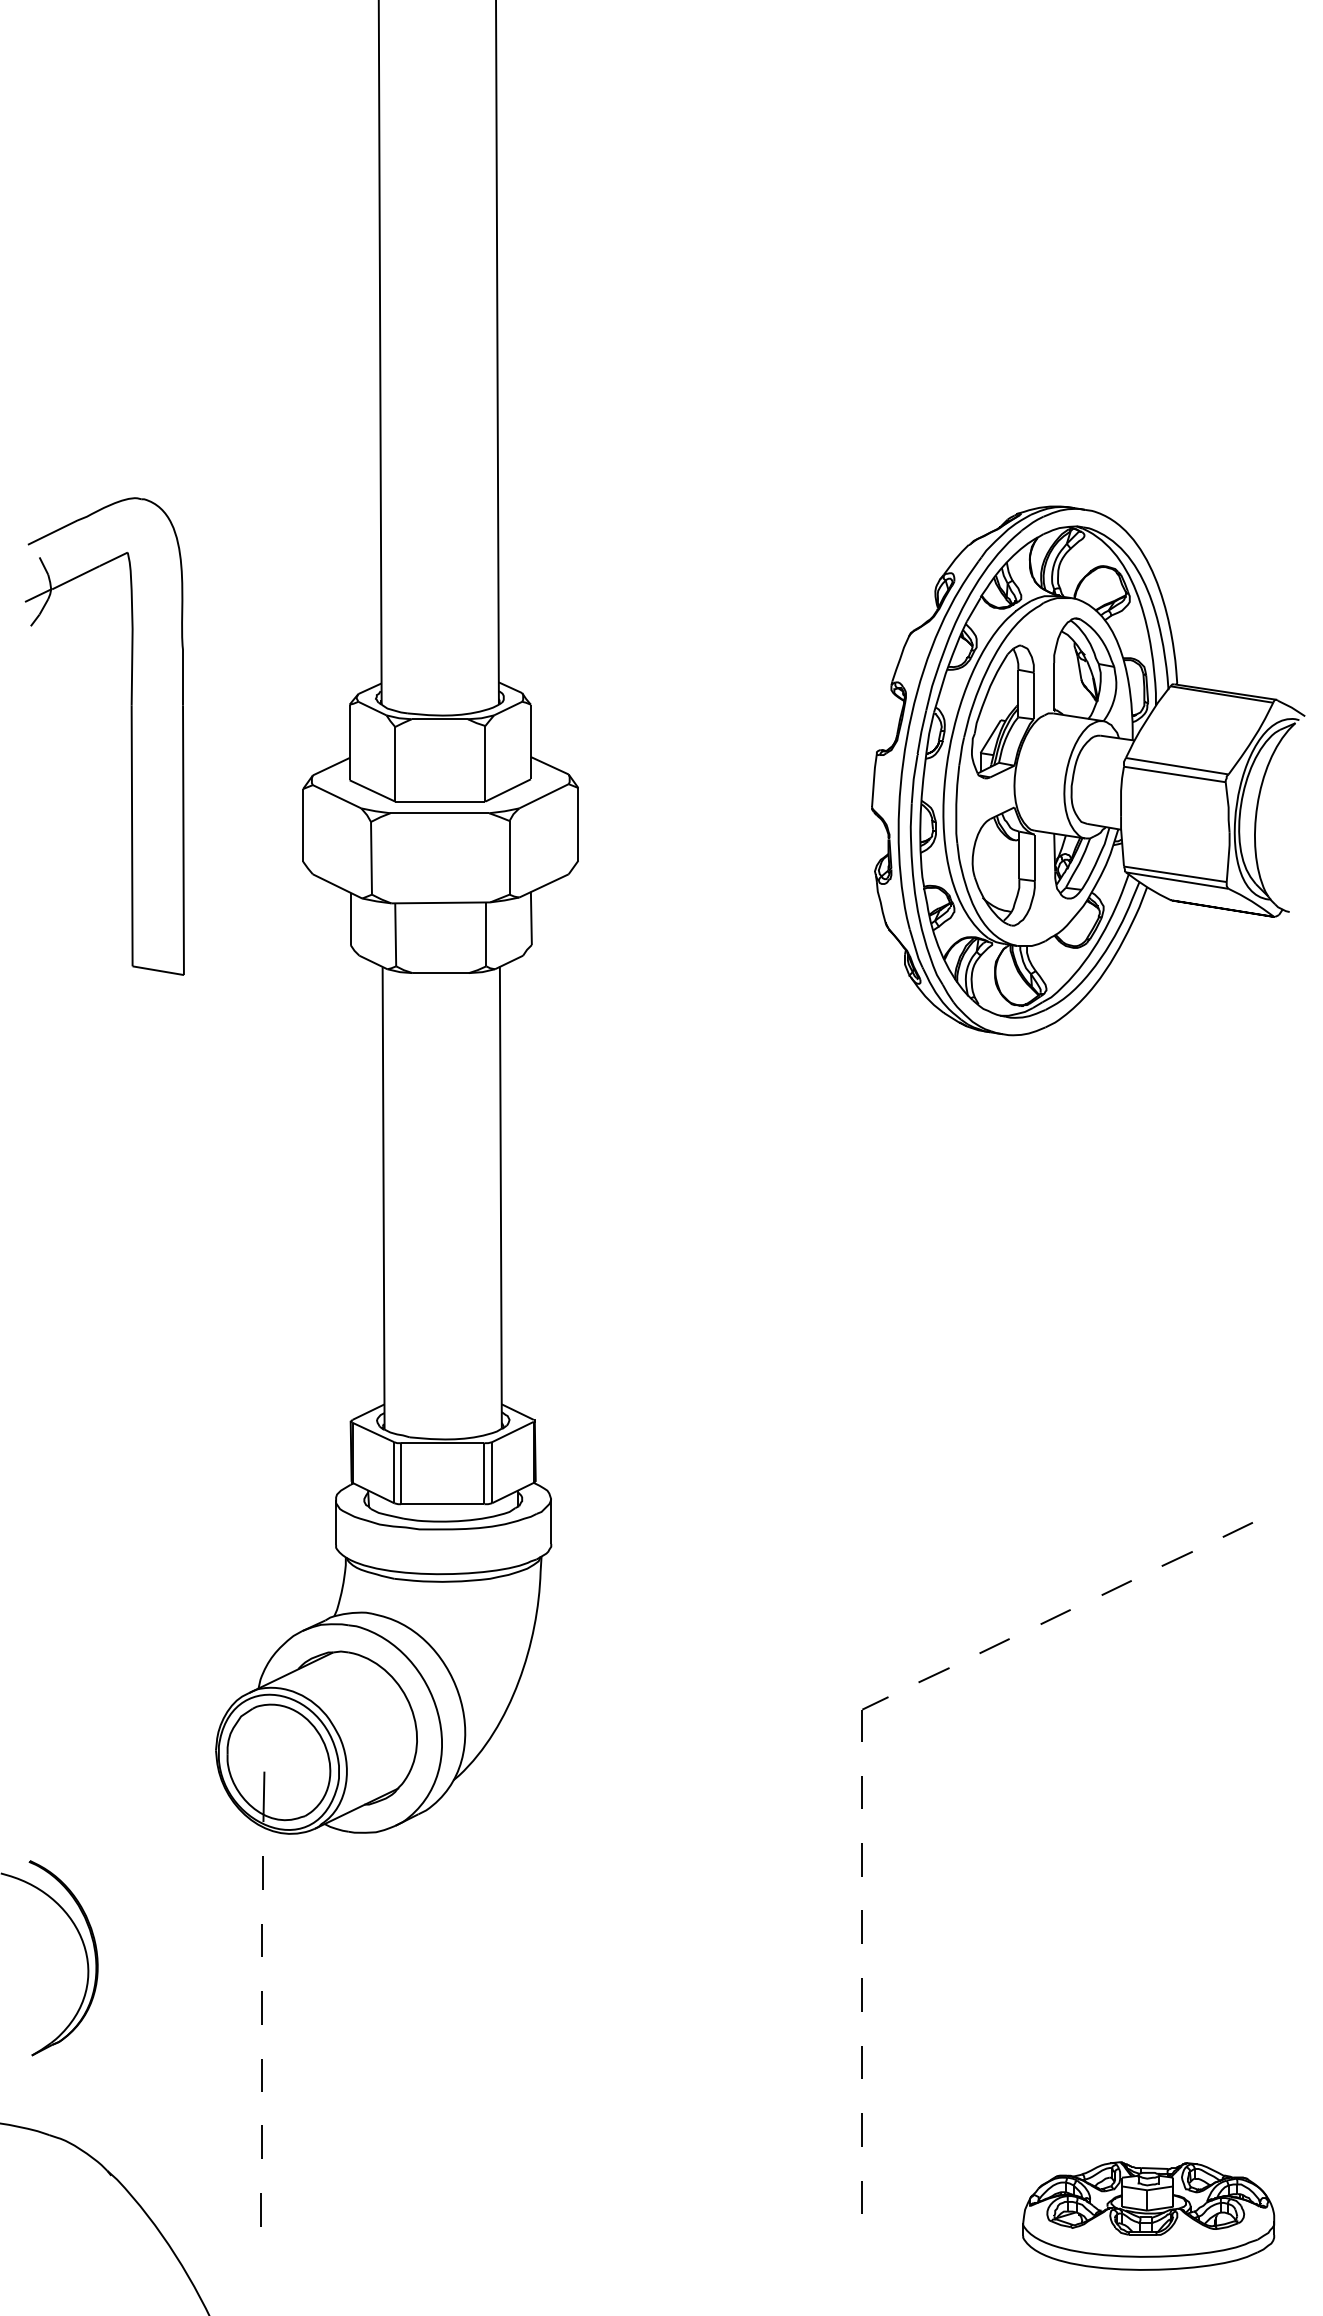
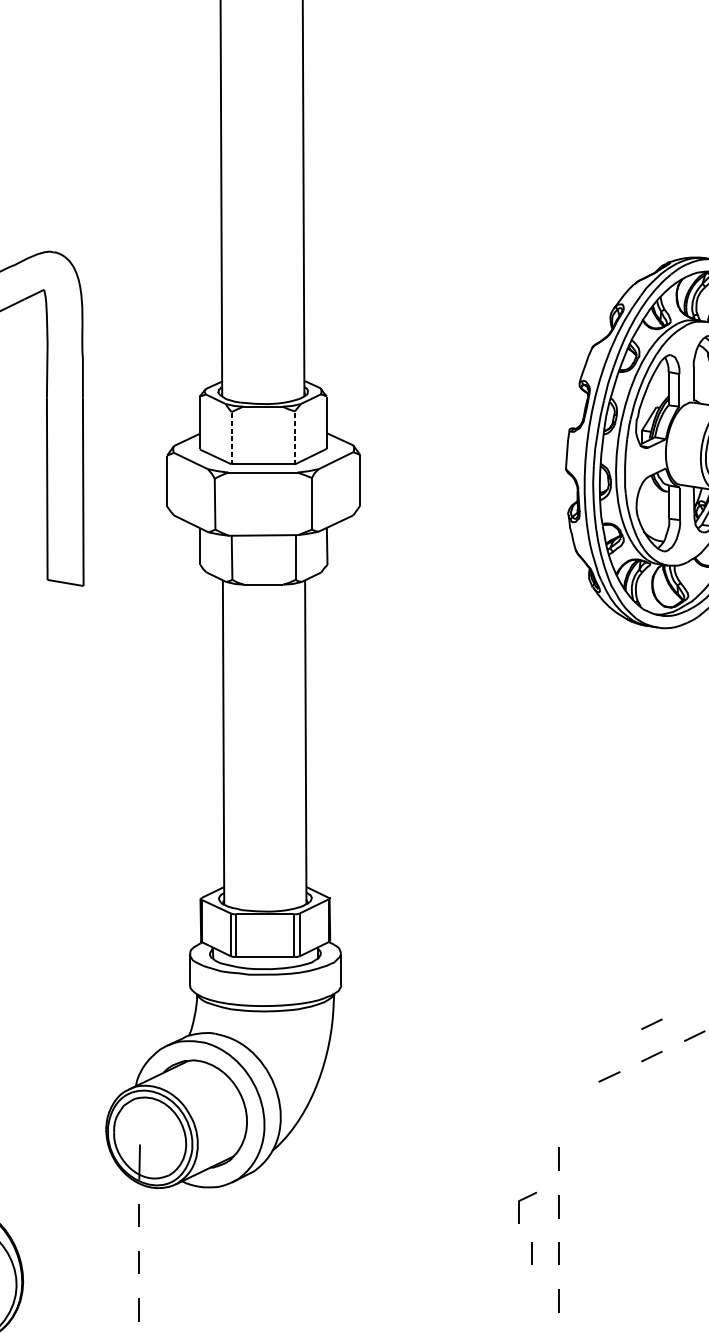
line: (395, 763) -> (231, 437), solid -> dashed
line: (485, 763) -> (295, 437), solid -> dashed
line: (994, 1599) -> (651, 1023), added
part: (862, 1718) -> (518, 1207), moved
line: (822, 1926) -> (531, 1253), added

